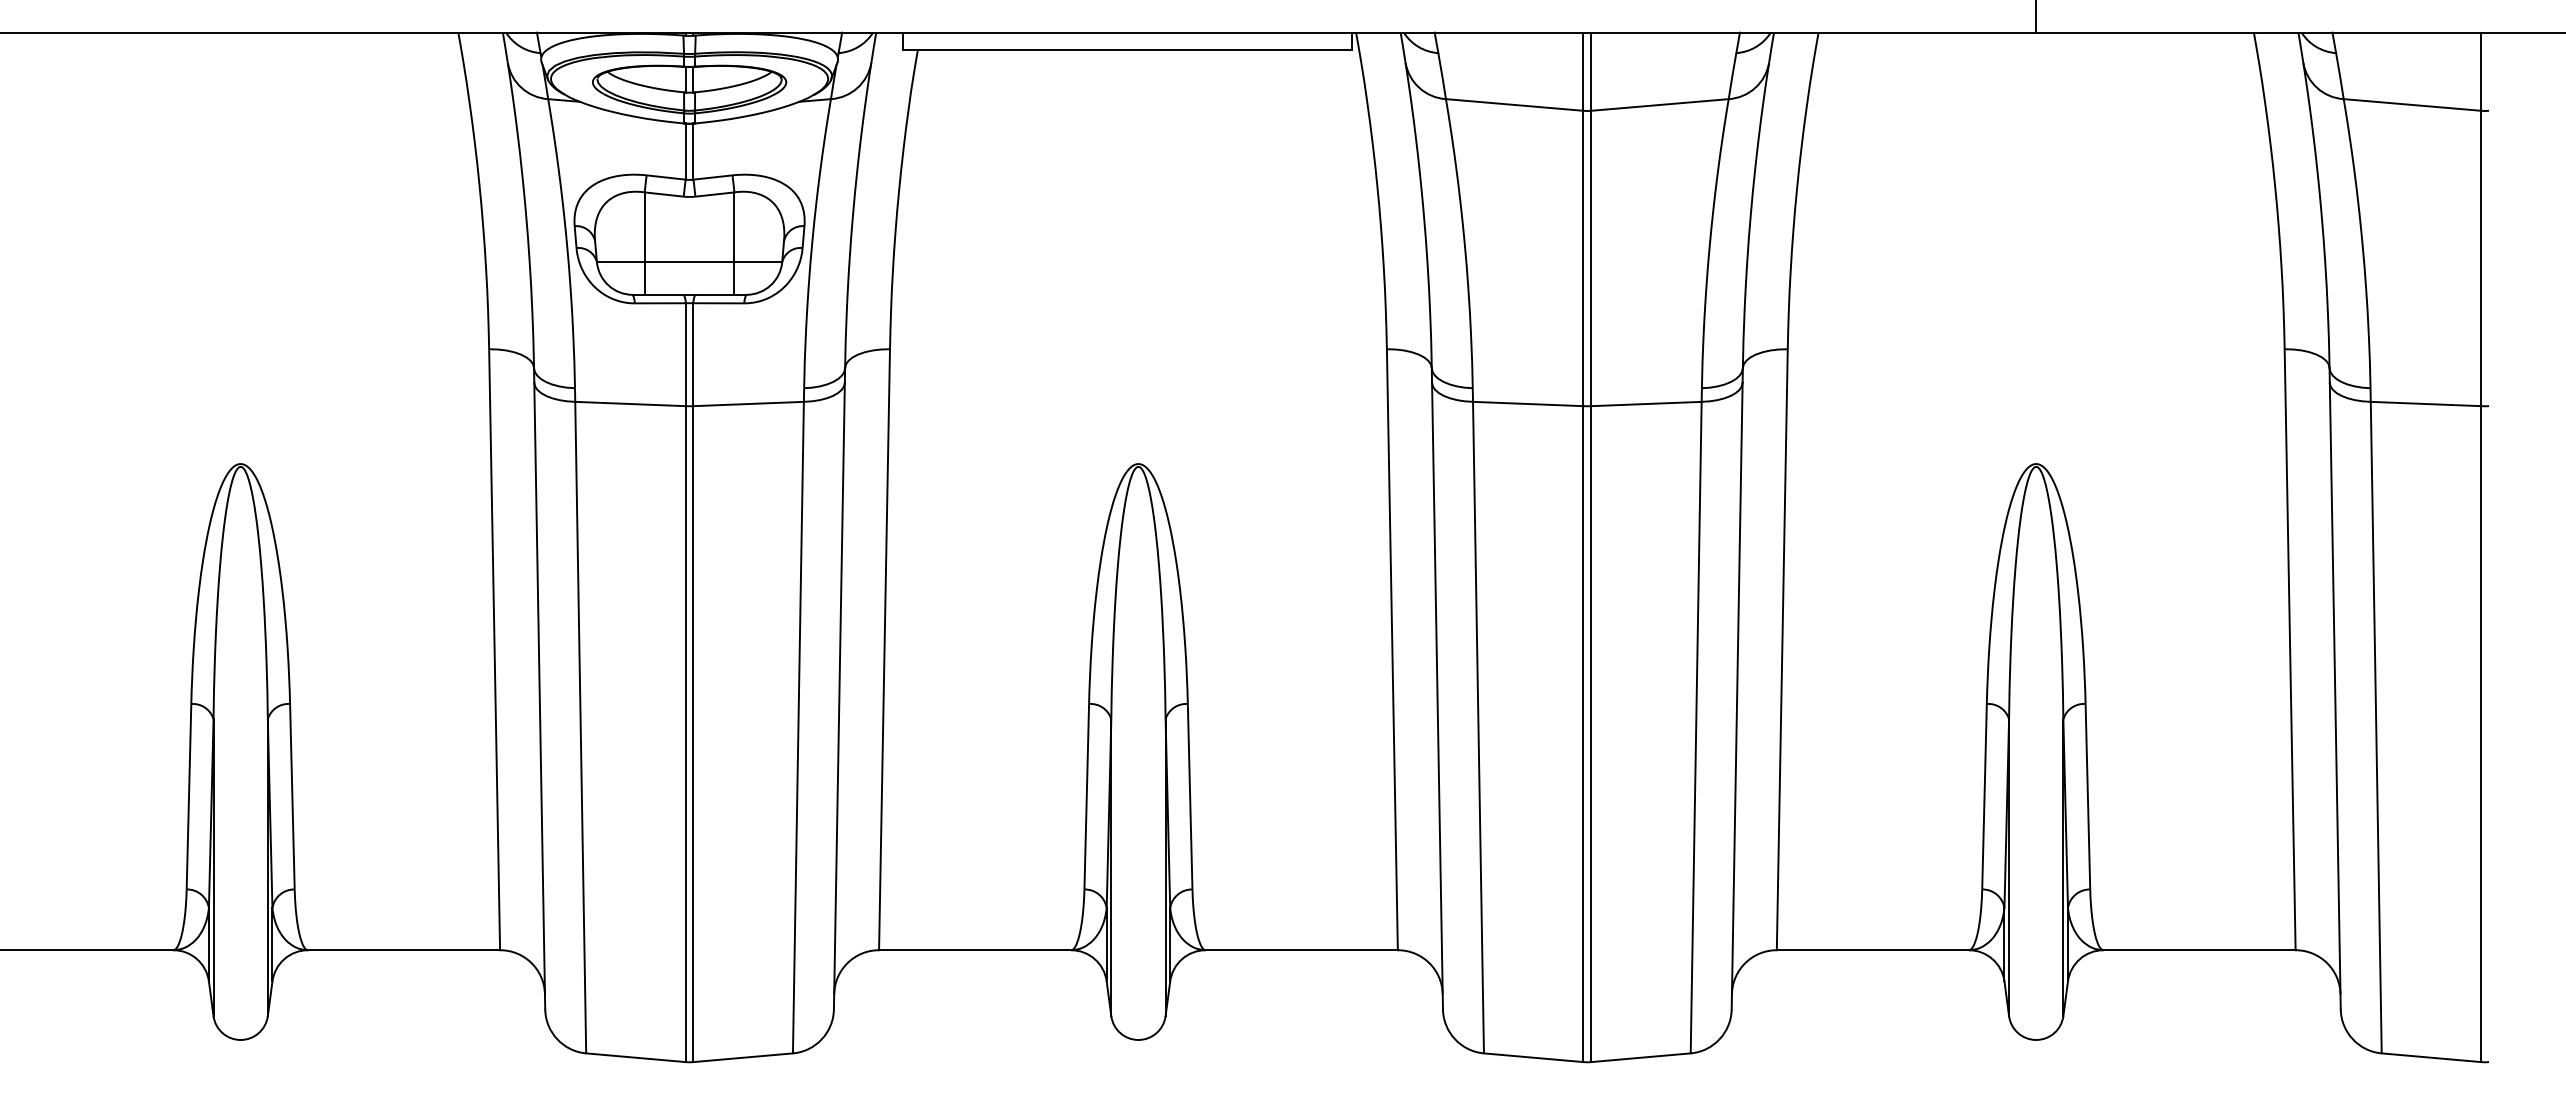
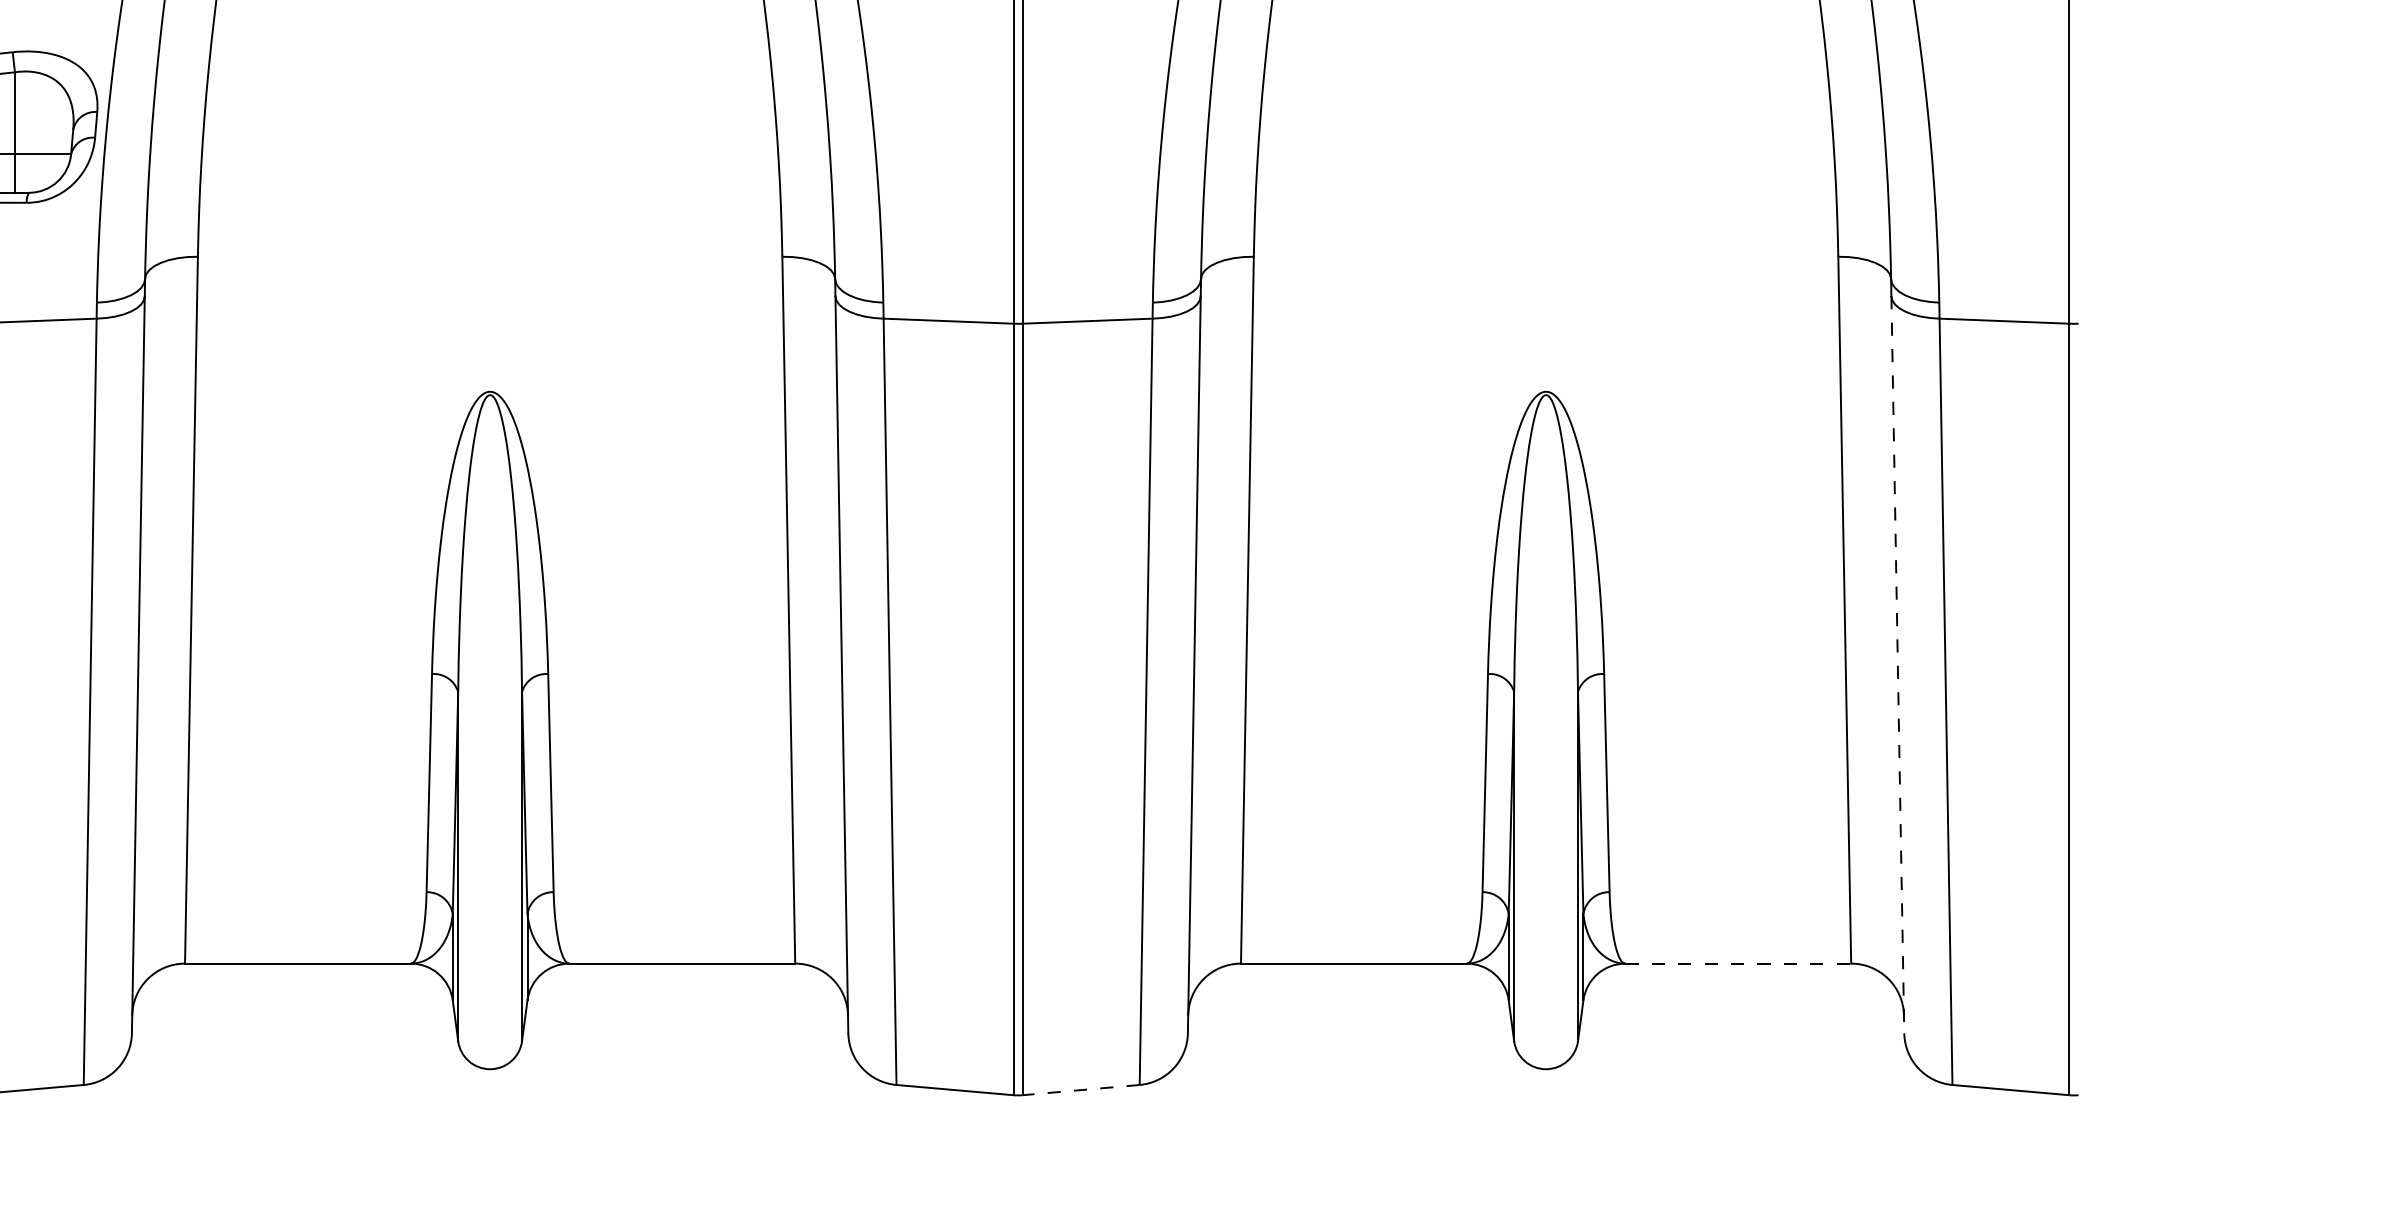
line: (2335, 696) -> (1898, 665), solid -> dashed
line: (2200, 950) -> (1739, 963), solid -> dashed
line: (1640, 1057) -> (1080, 1089), solid -> dashed

